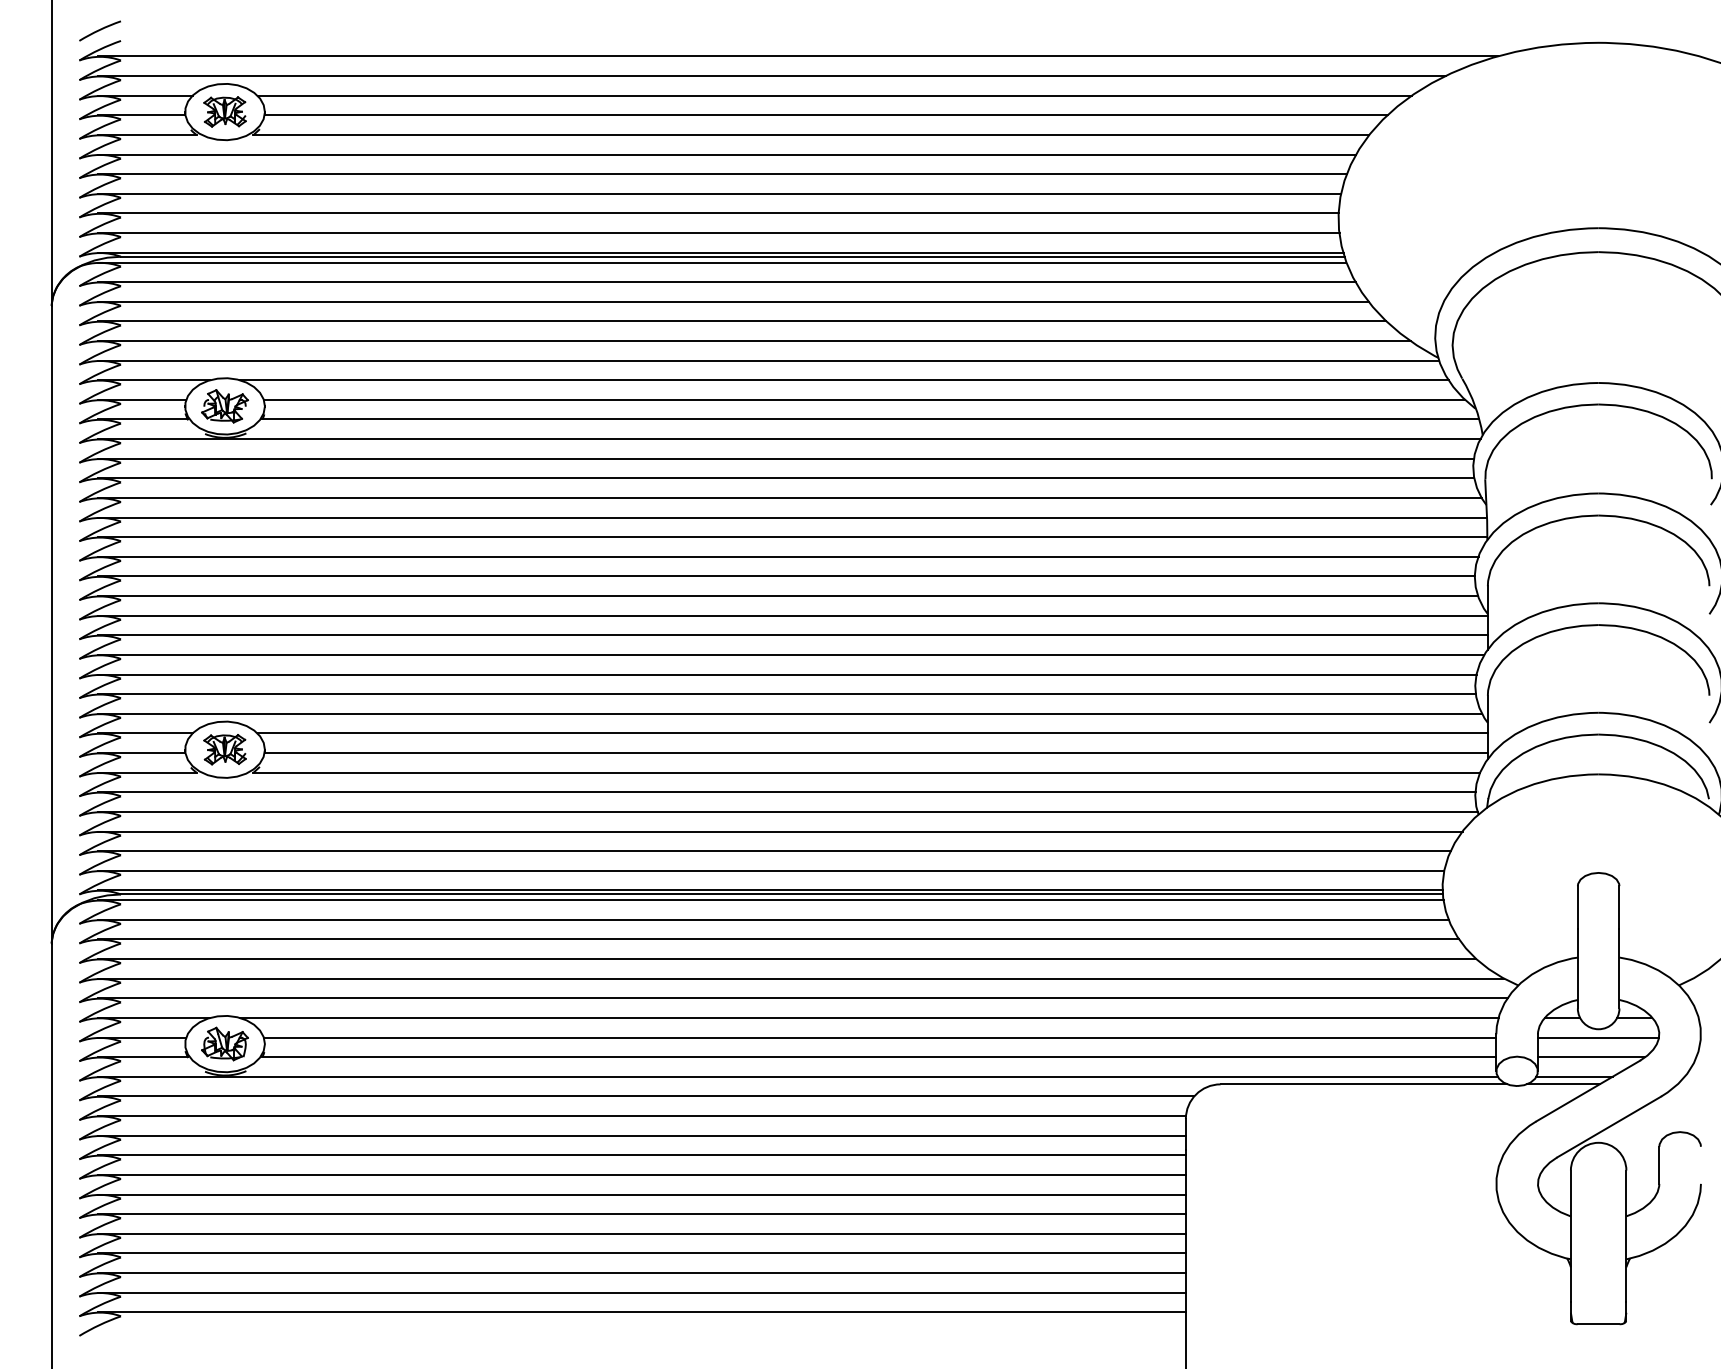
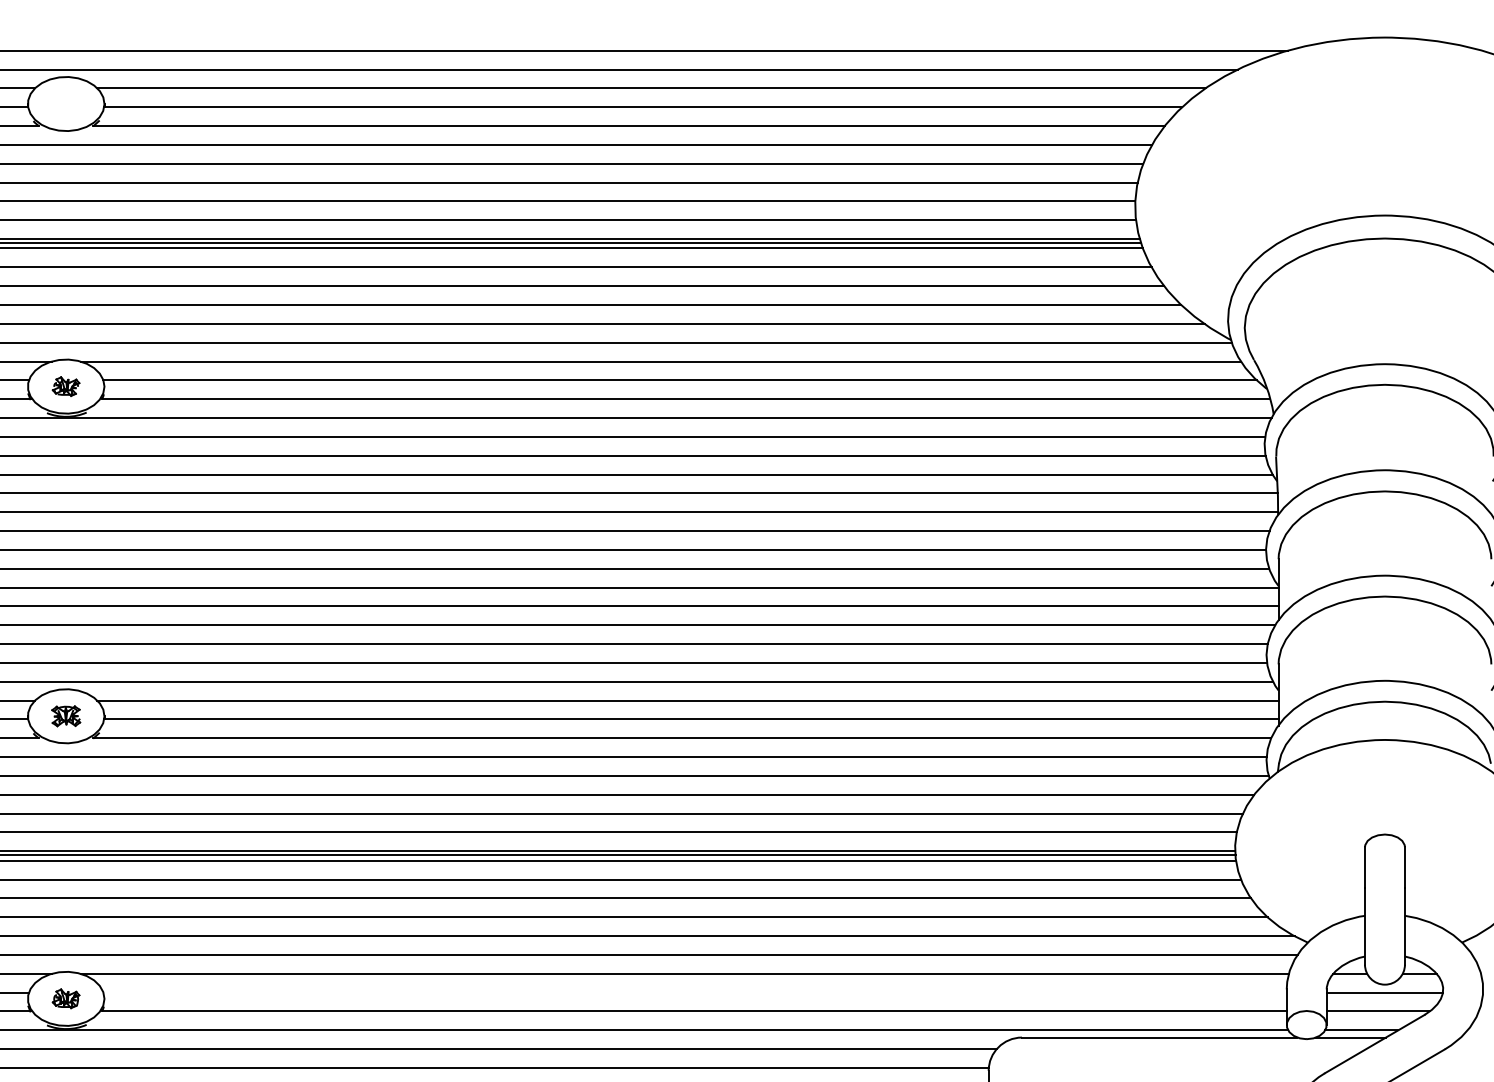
part: (224, 111) -> (65, 103), removed
part: (224, 406) -> (65, 386), size x0.6
part: (224, 749) -> (65, 716), size x0.7
line: (879, 1037) -> (694, 992), removed
part: (224, 1043) -> (65, 998), size x0.6

